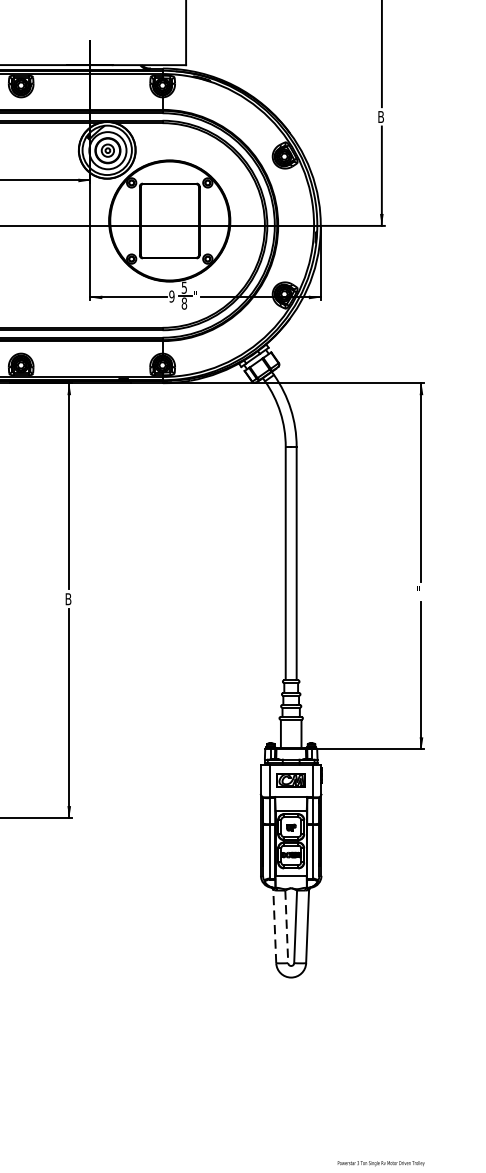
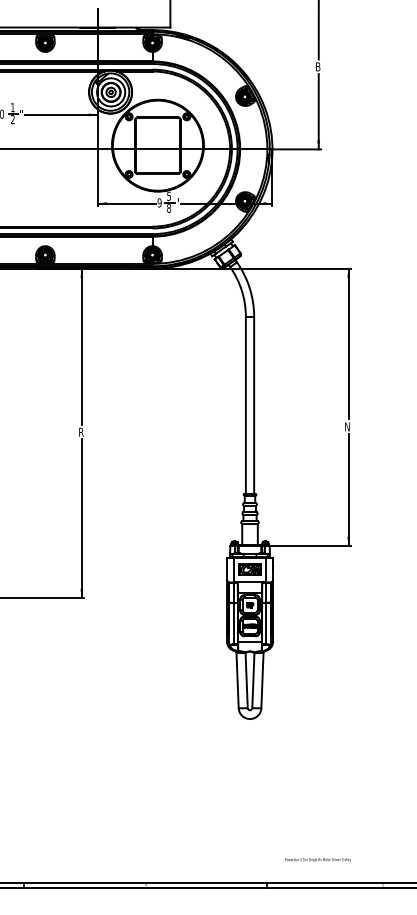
text: (419, 591) -> (347, 426), " -> N
text: (68, 599) -> (81, 432), B -> R
line: (274, 926) -> (237, 680), dashed -> solid
line: (286, 926) -> (246, 680), dashed -> solid

